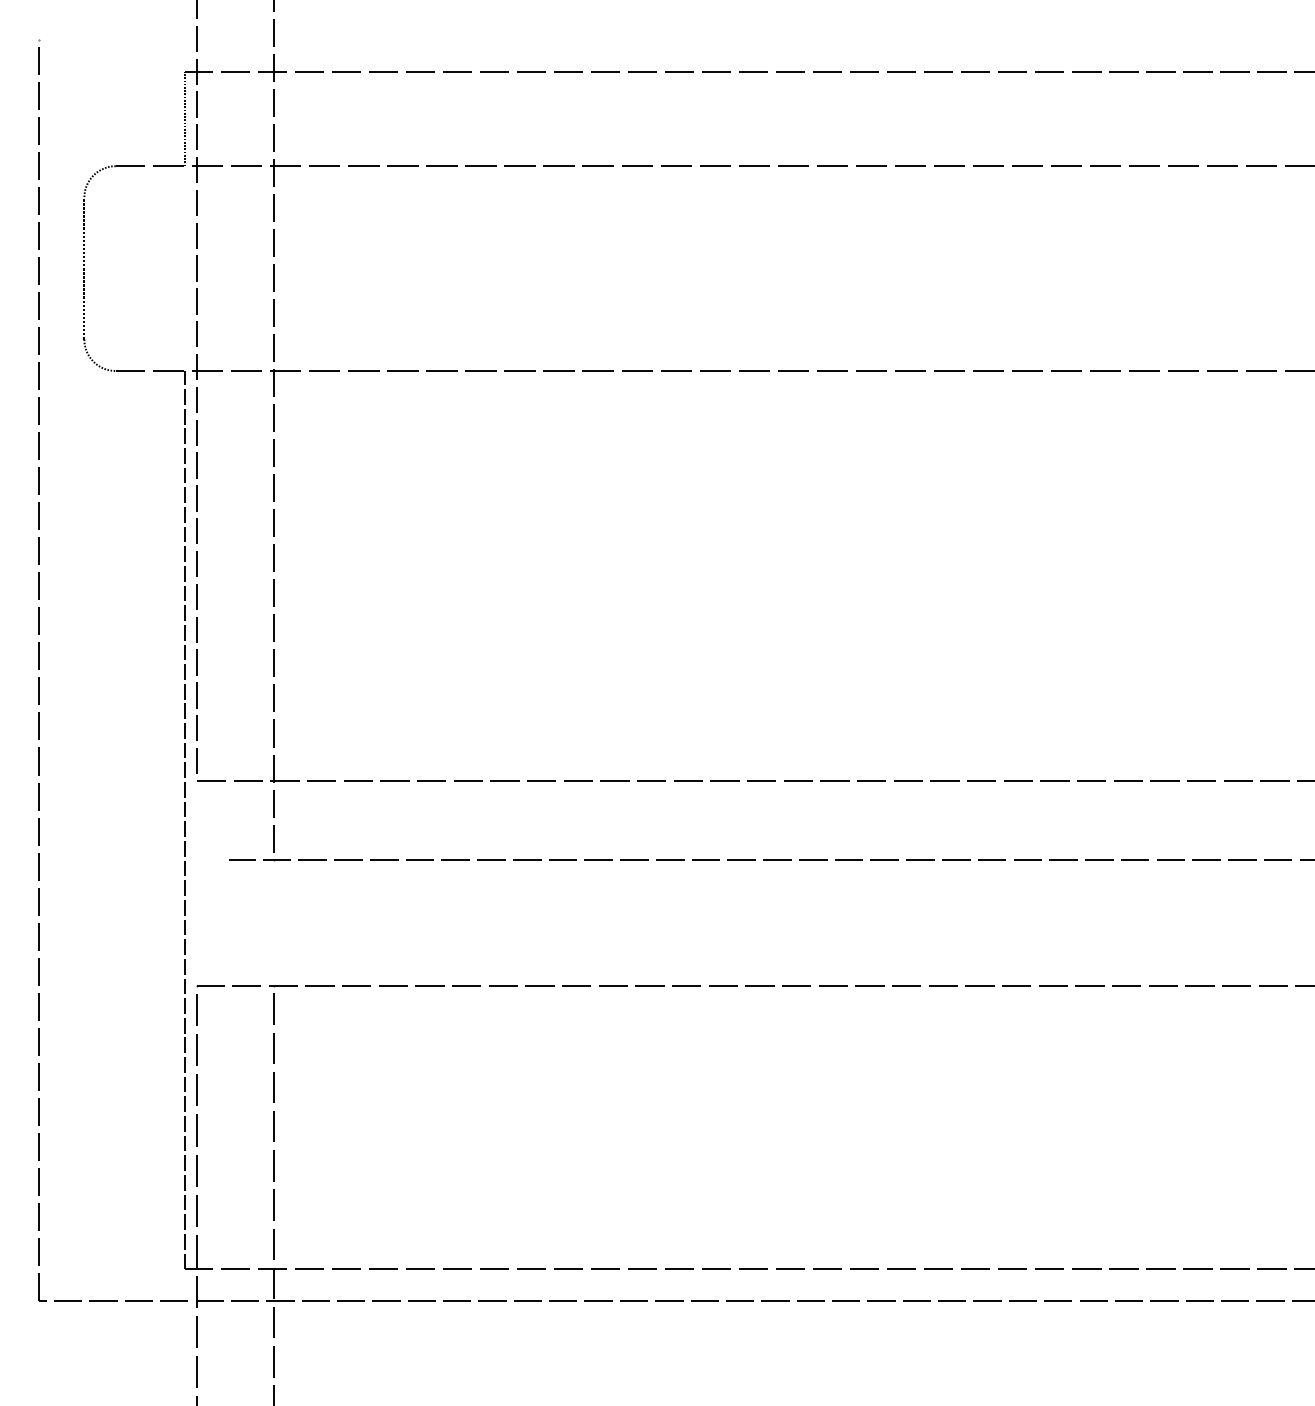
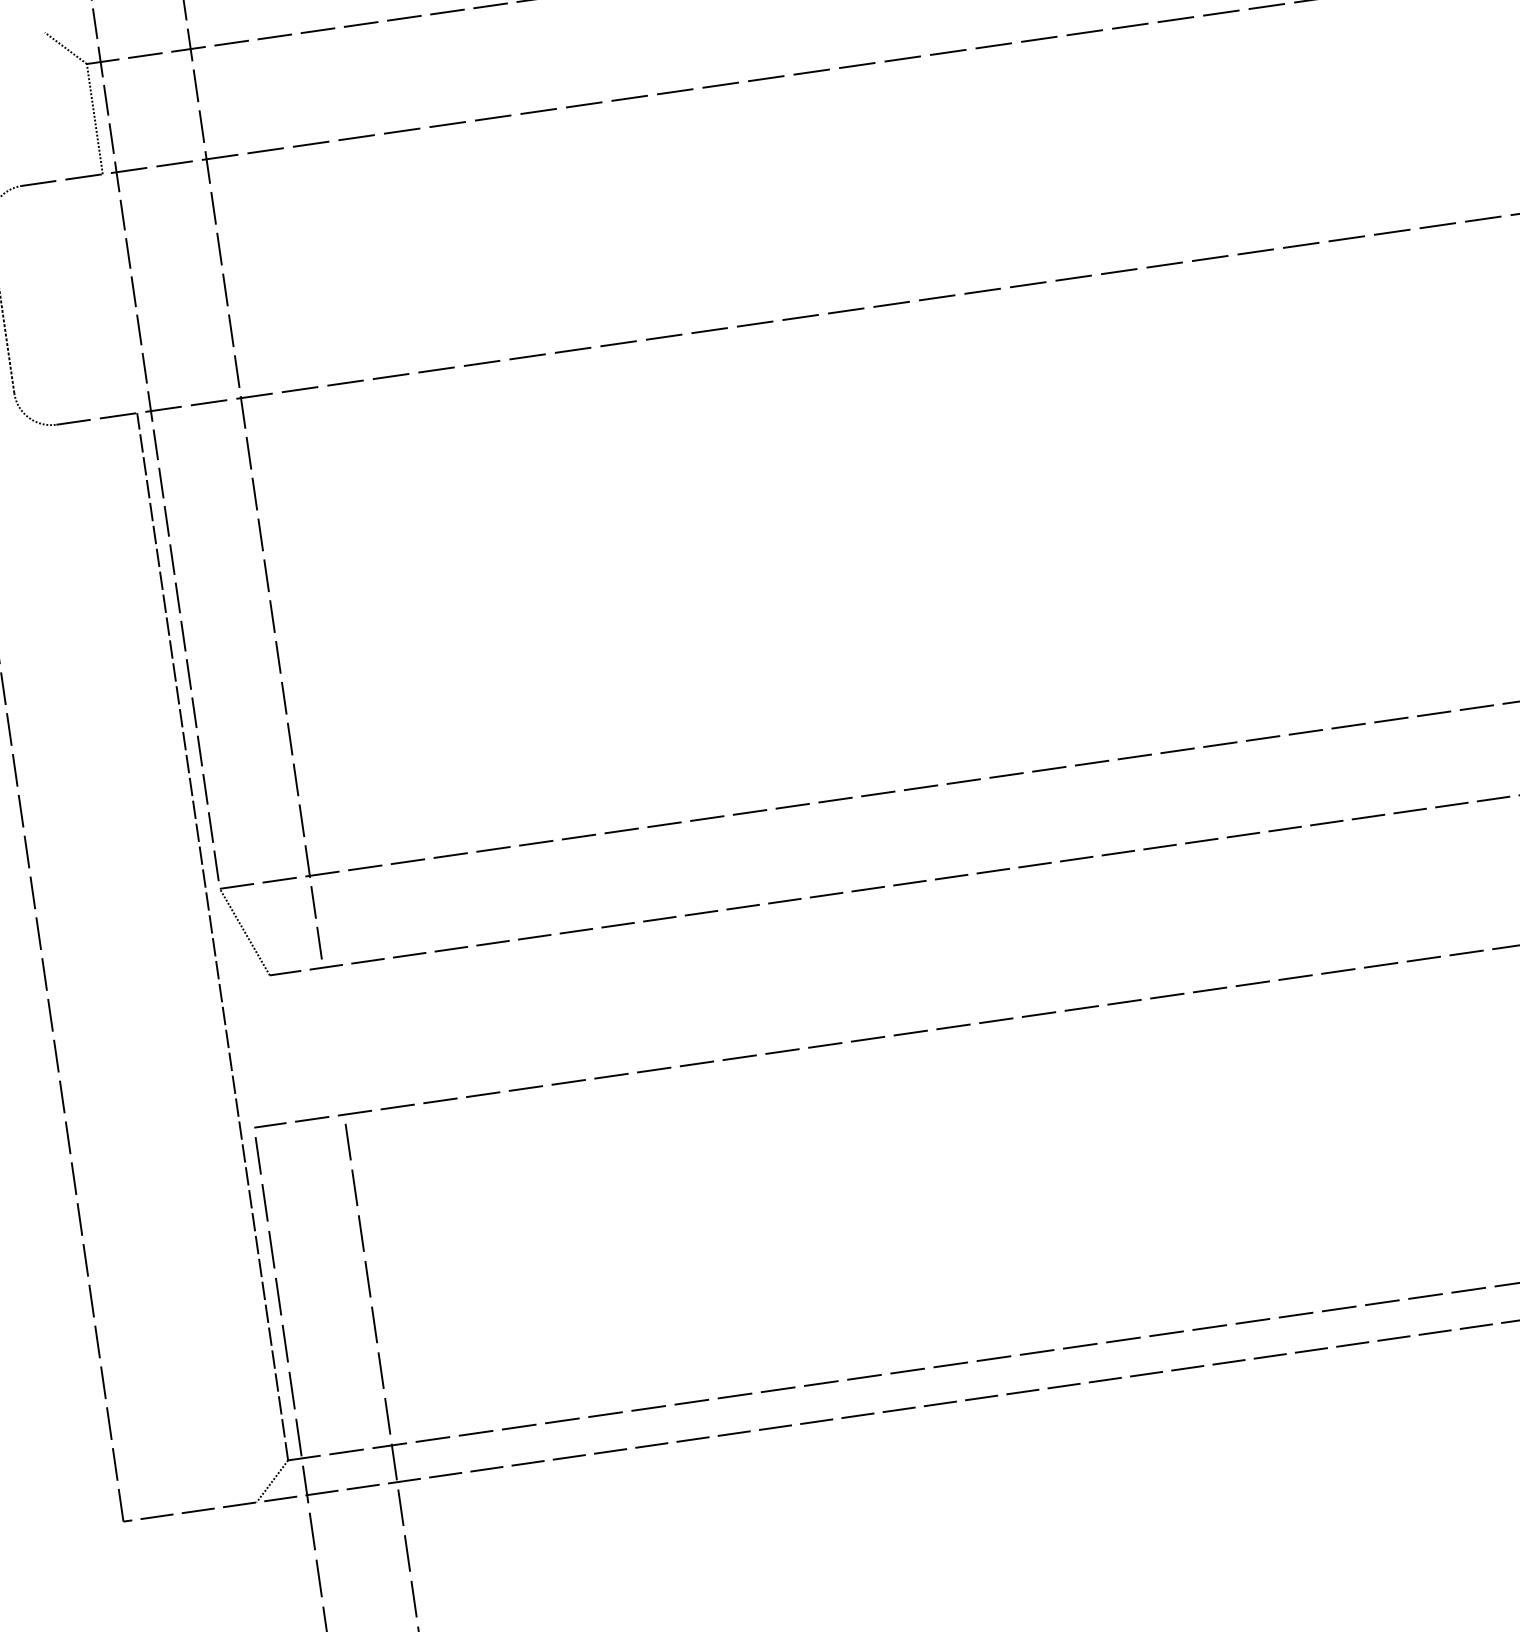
line: (169, 55) -> (65, 47), added
line: (212, 819) -> (244, 931), added
line: (169, 1284) -> (272, 1480), added

